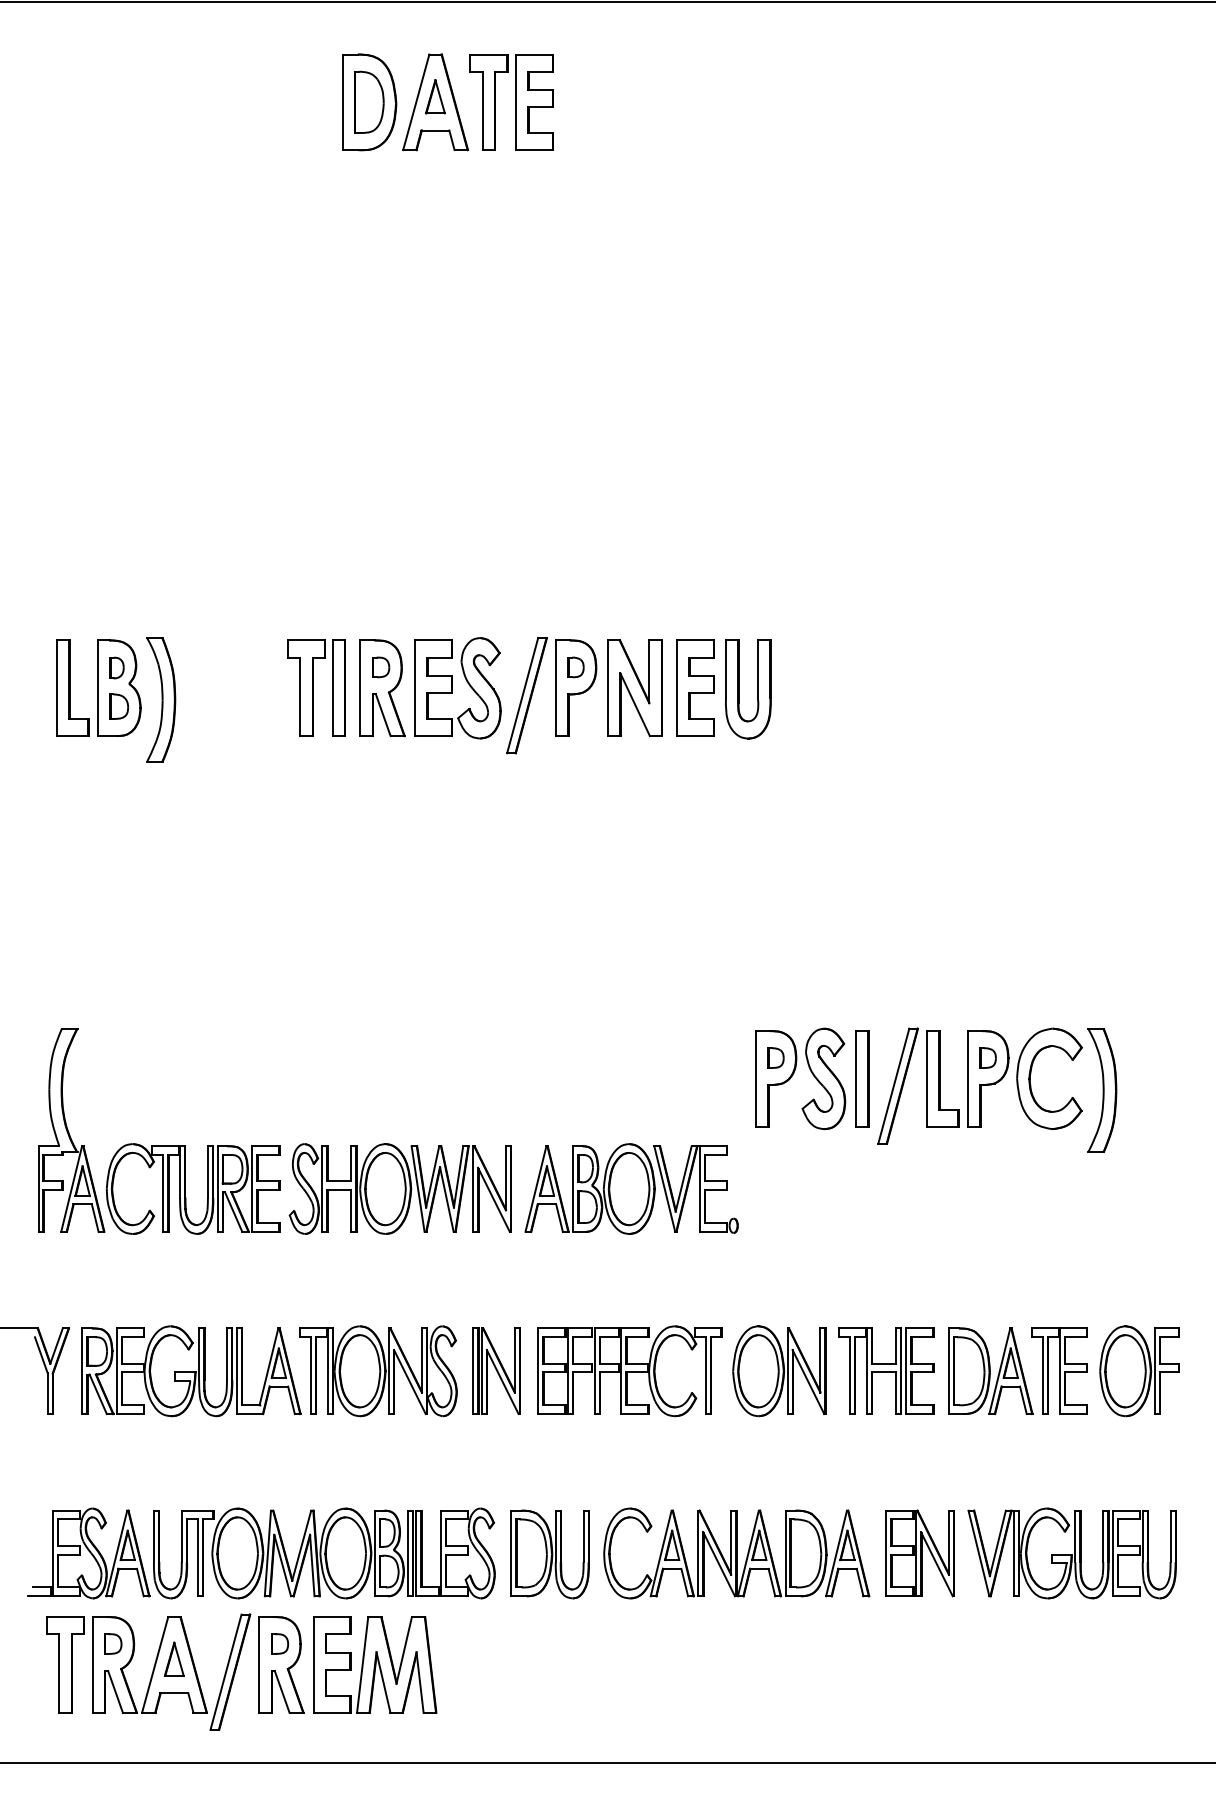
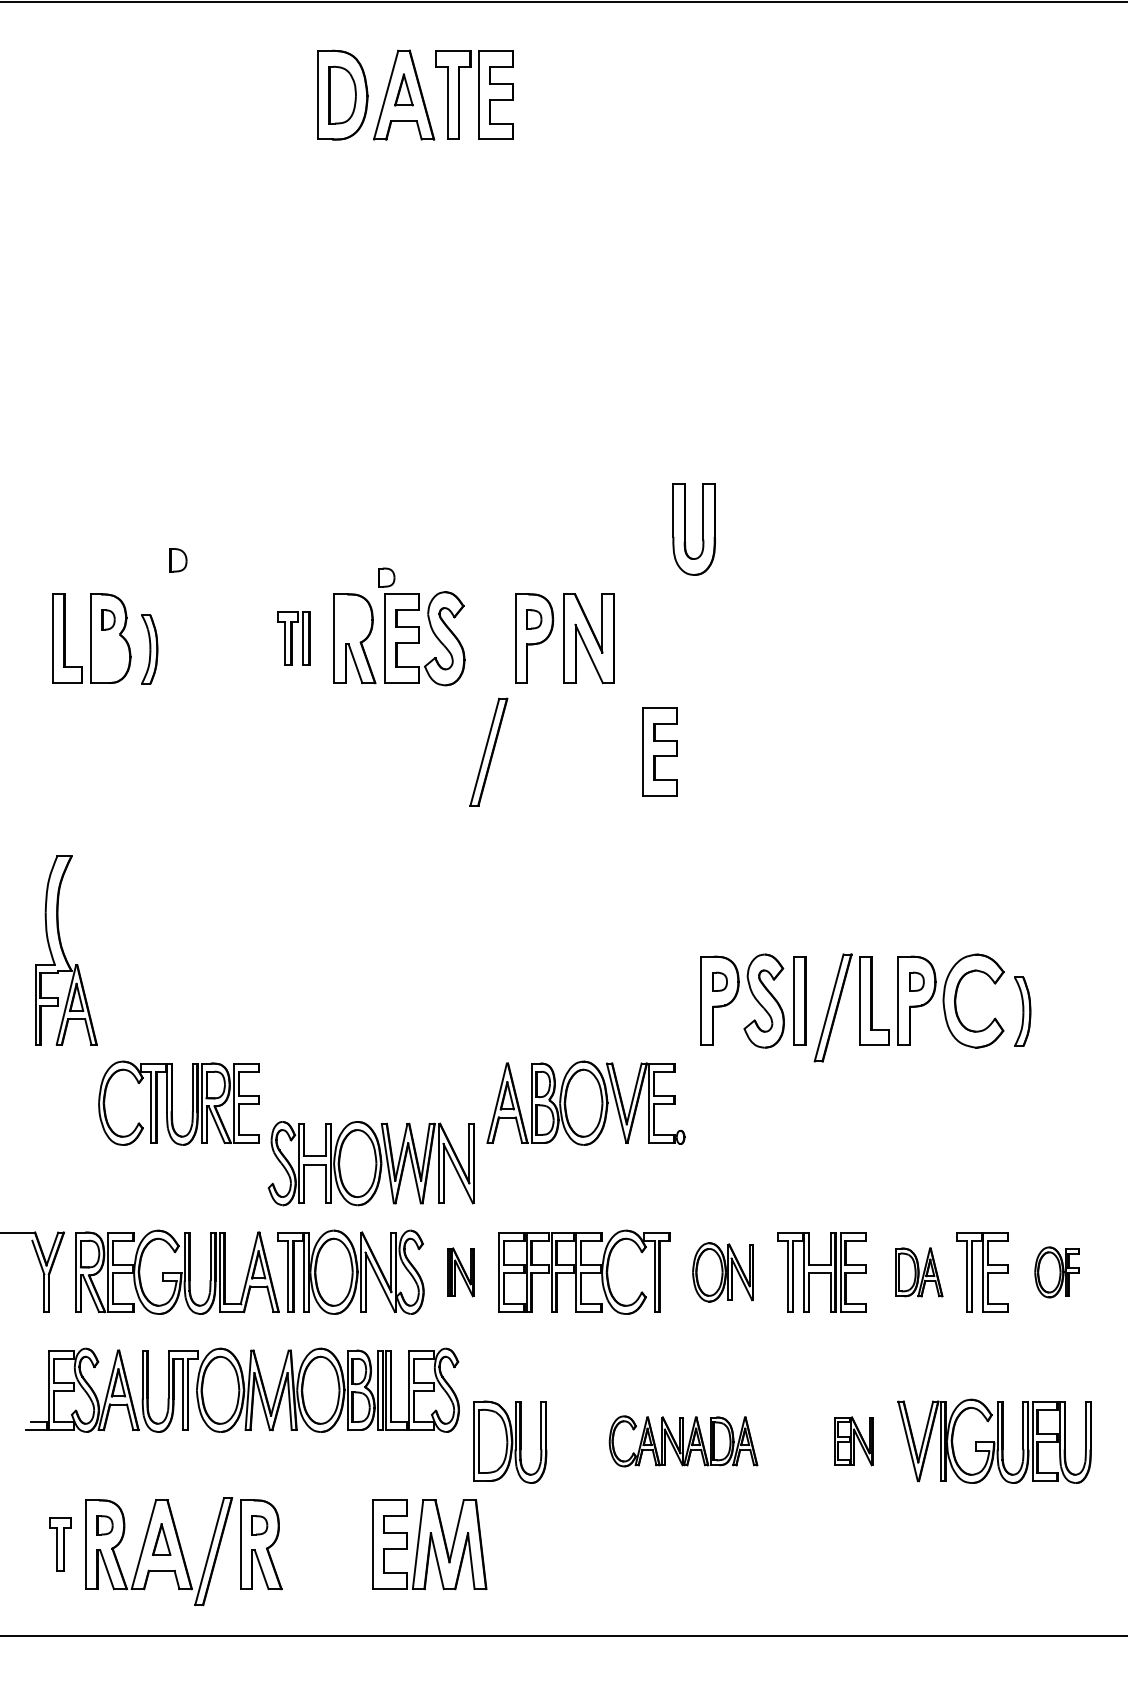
part: (381, 667) -> (387, 577), moved
part: (316, 687) -> (293, 638), size x0.6
part: (695, 687) -> (660, 751), moved
part: (739, 689) -> (685, 529), moved
part: (526, 695) -> (488, 752), moved
part: (161, 699) -> (149, 649), size x0.6
part: (119, 706) -> (178, 560), moved
part: (1102, 1090) -> (1022, 1011), size x0.6
part: (71, 1130) -> (66, 950), moved
part: (399, 1188) -> (370, 1163), moved
part: (496, 1371) -> (460, 1272), size x0.6
part: (779, 1371) -> (723, 1272), size x0.7
part: (990, 1371) -> (918, 1272), size x0.6
part: (1139, 1371) -> (1057, 1272), size x0.6
part: (261, 1553) -> (242, 1390), moved
part: (736, 1553) -> (683, 1441), size x0.6
part: (919, 1553) -> (852, 1441), size x0.6
part: (65, 1664) -> (60, 1544), size x0.6
part: (375, 1664) -> (429, 1544), moved

